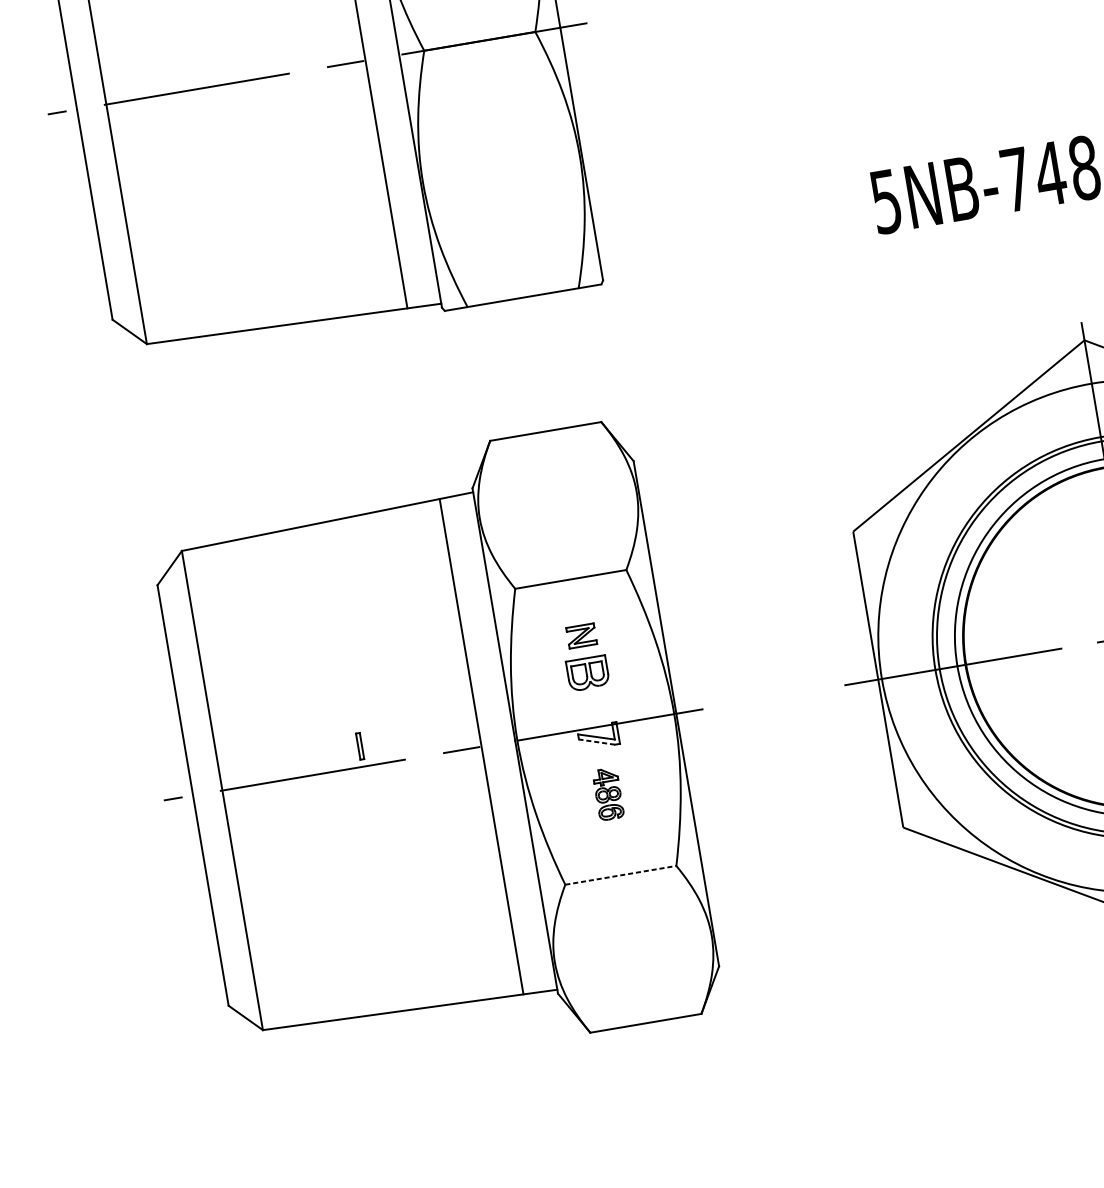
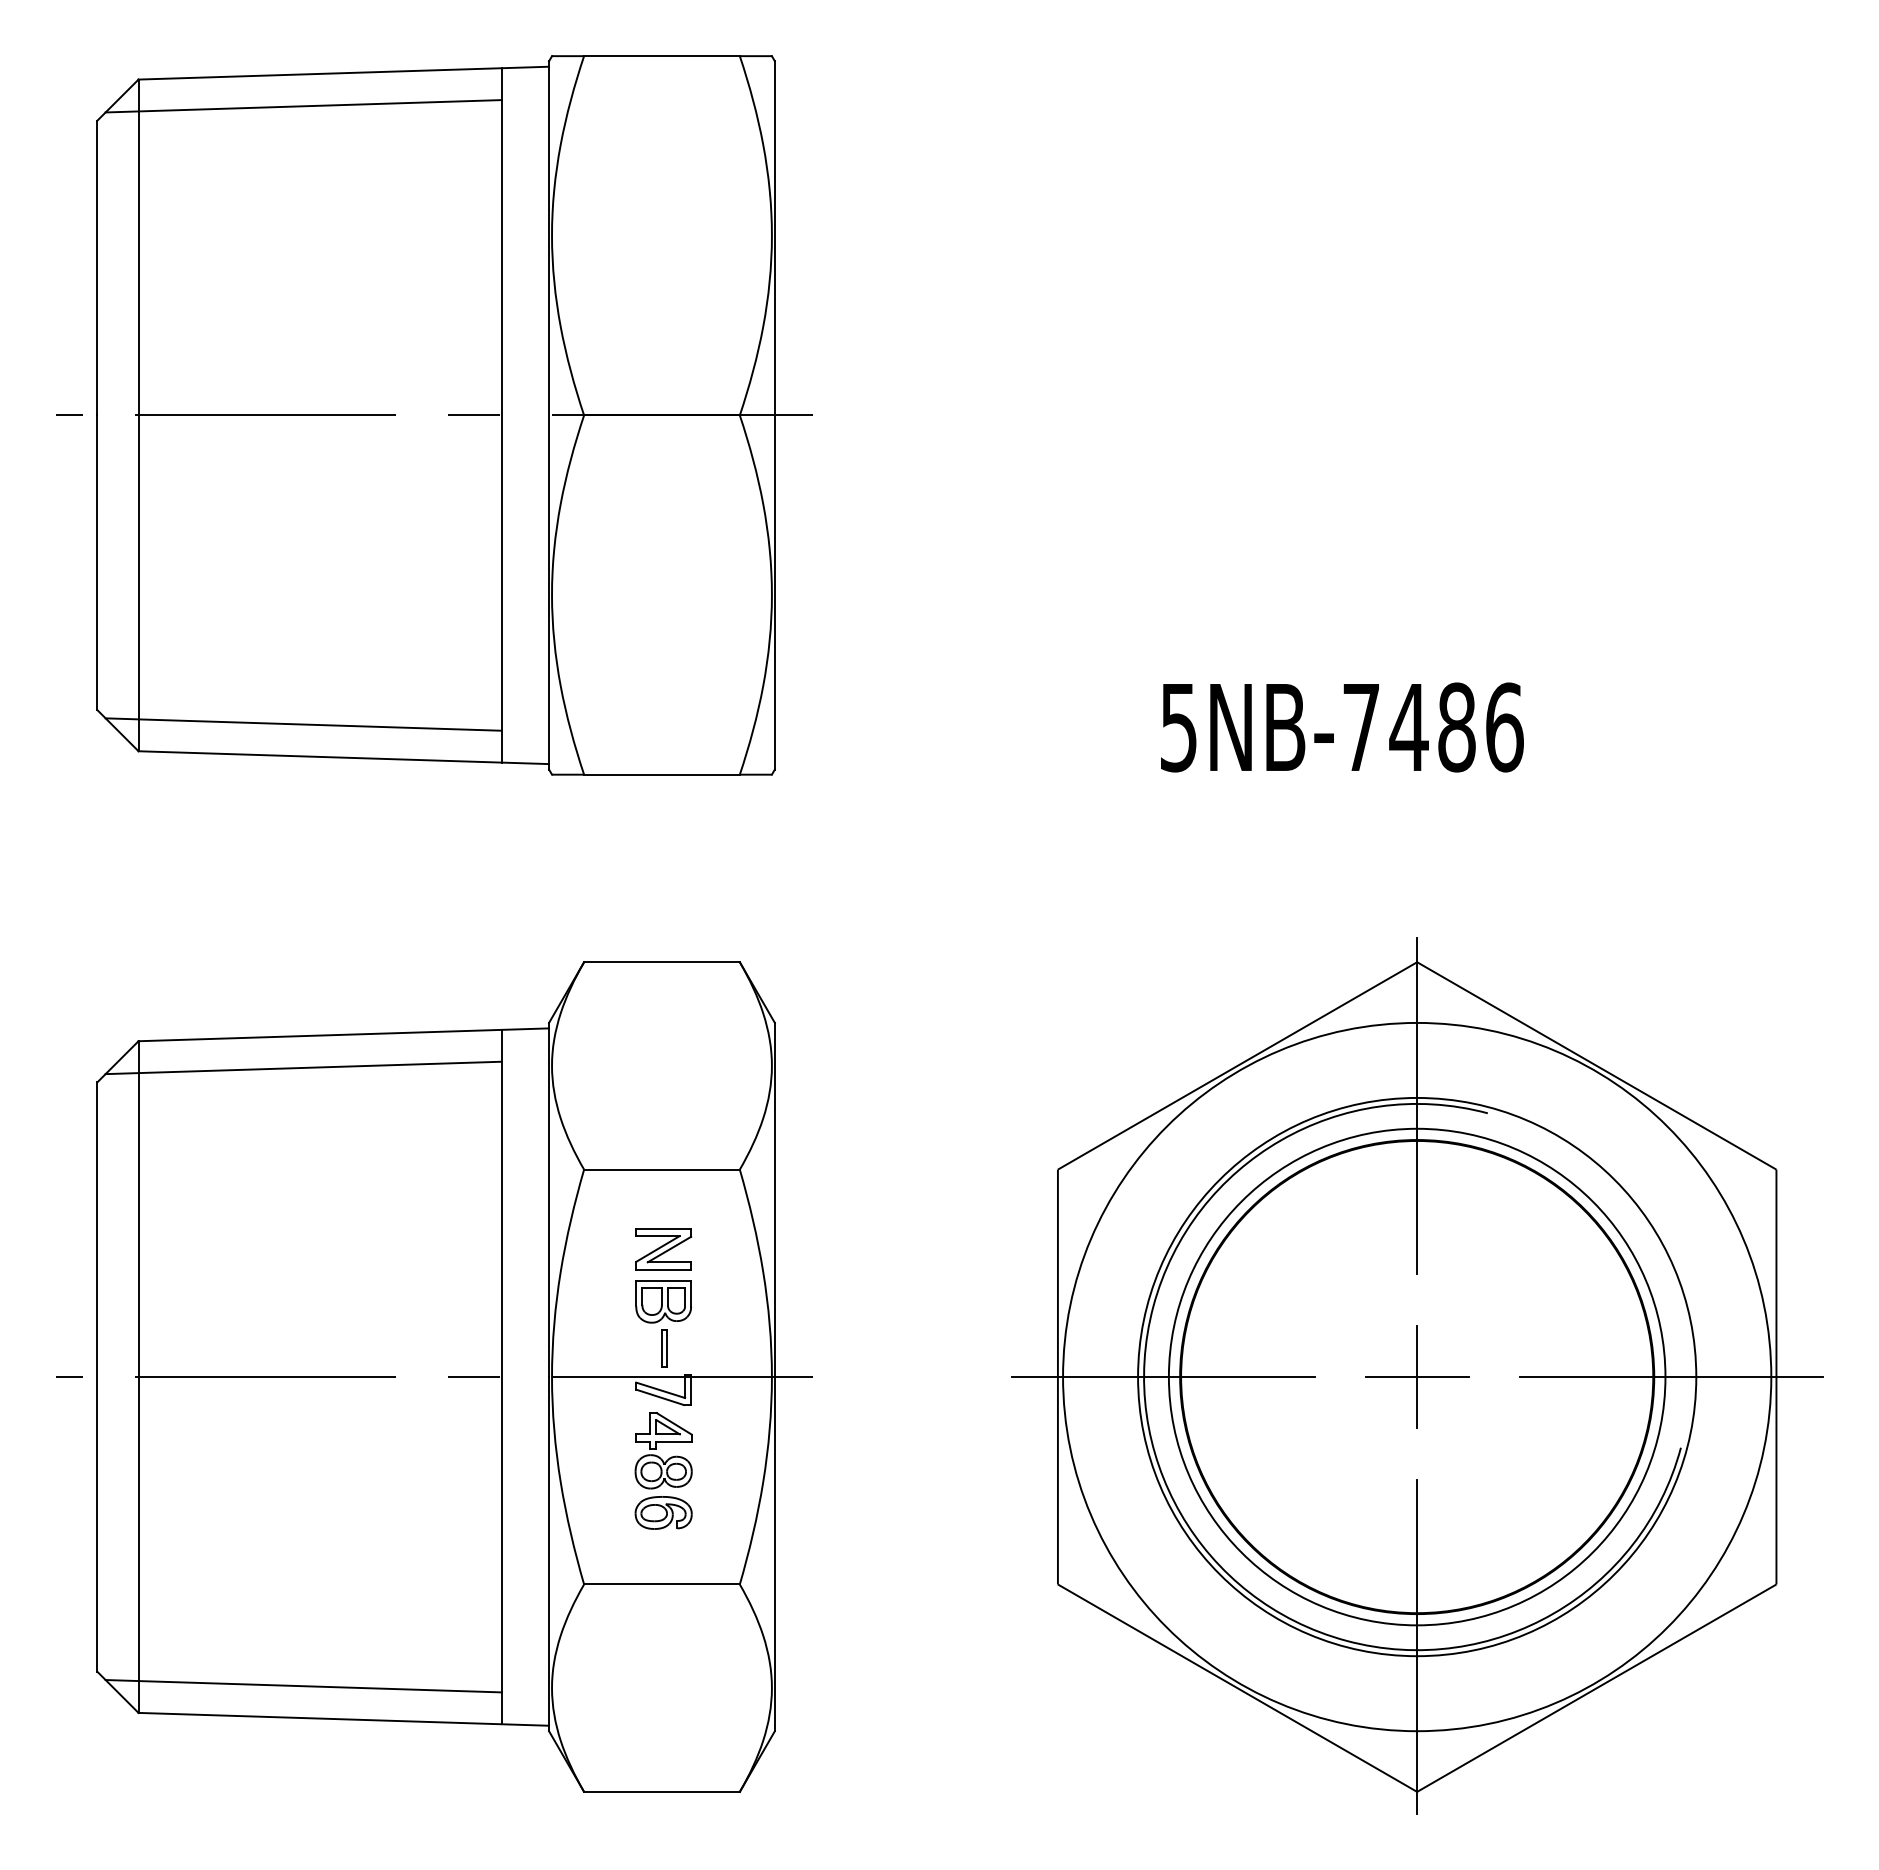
line: (261, 305) -> (303, 724), added
line: (302, 549) -> (303, 1067), added
part: (581, 636) -> (663, 1249), size x1.43
line: (596, 742) -> (659, 1397), dashed -> solid
part: (360, 746) -> (664, 1348), moved
part: (608, 793) -> (663, 1470), size x1.67
line: (620, 875) -> (661, 1584), dashed -> solid
line: (377, 991) -> (303, 1686), added

